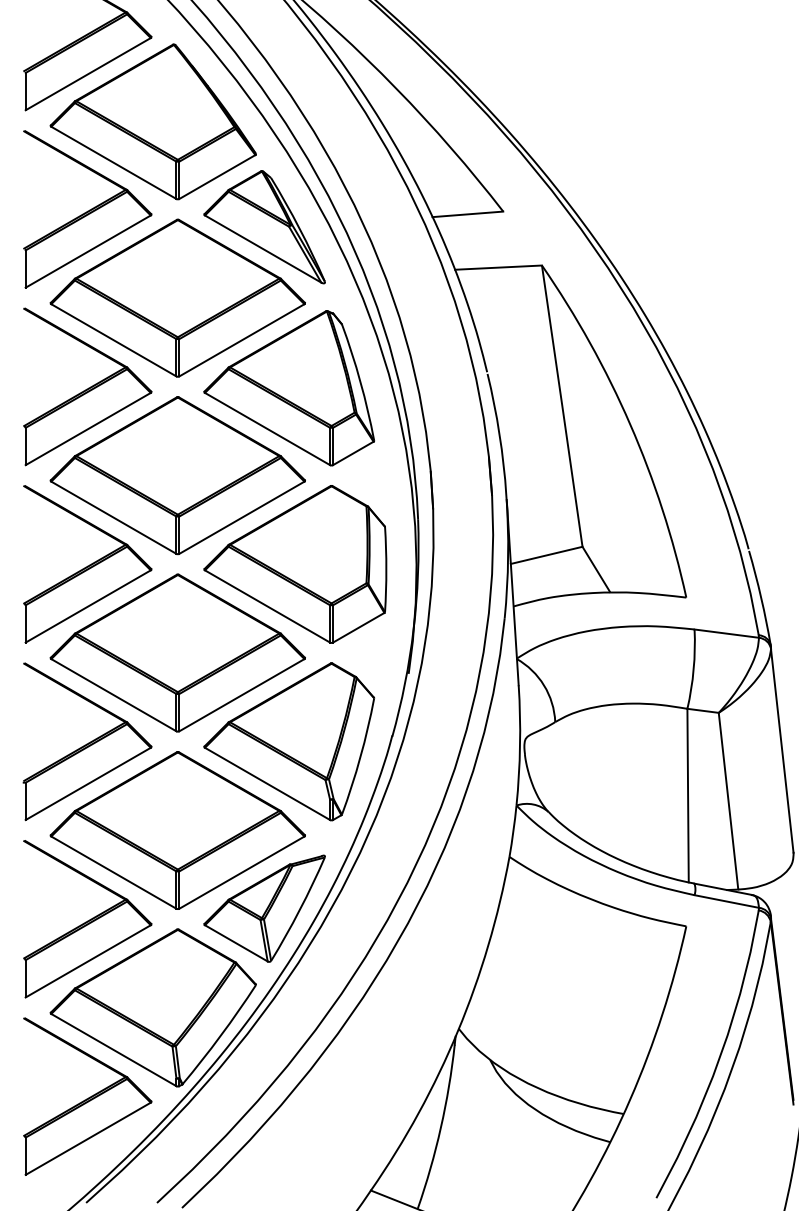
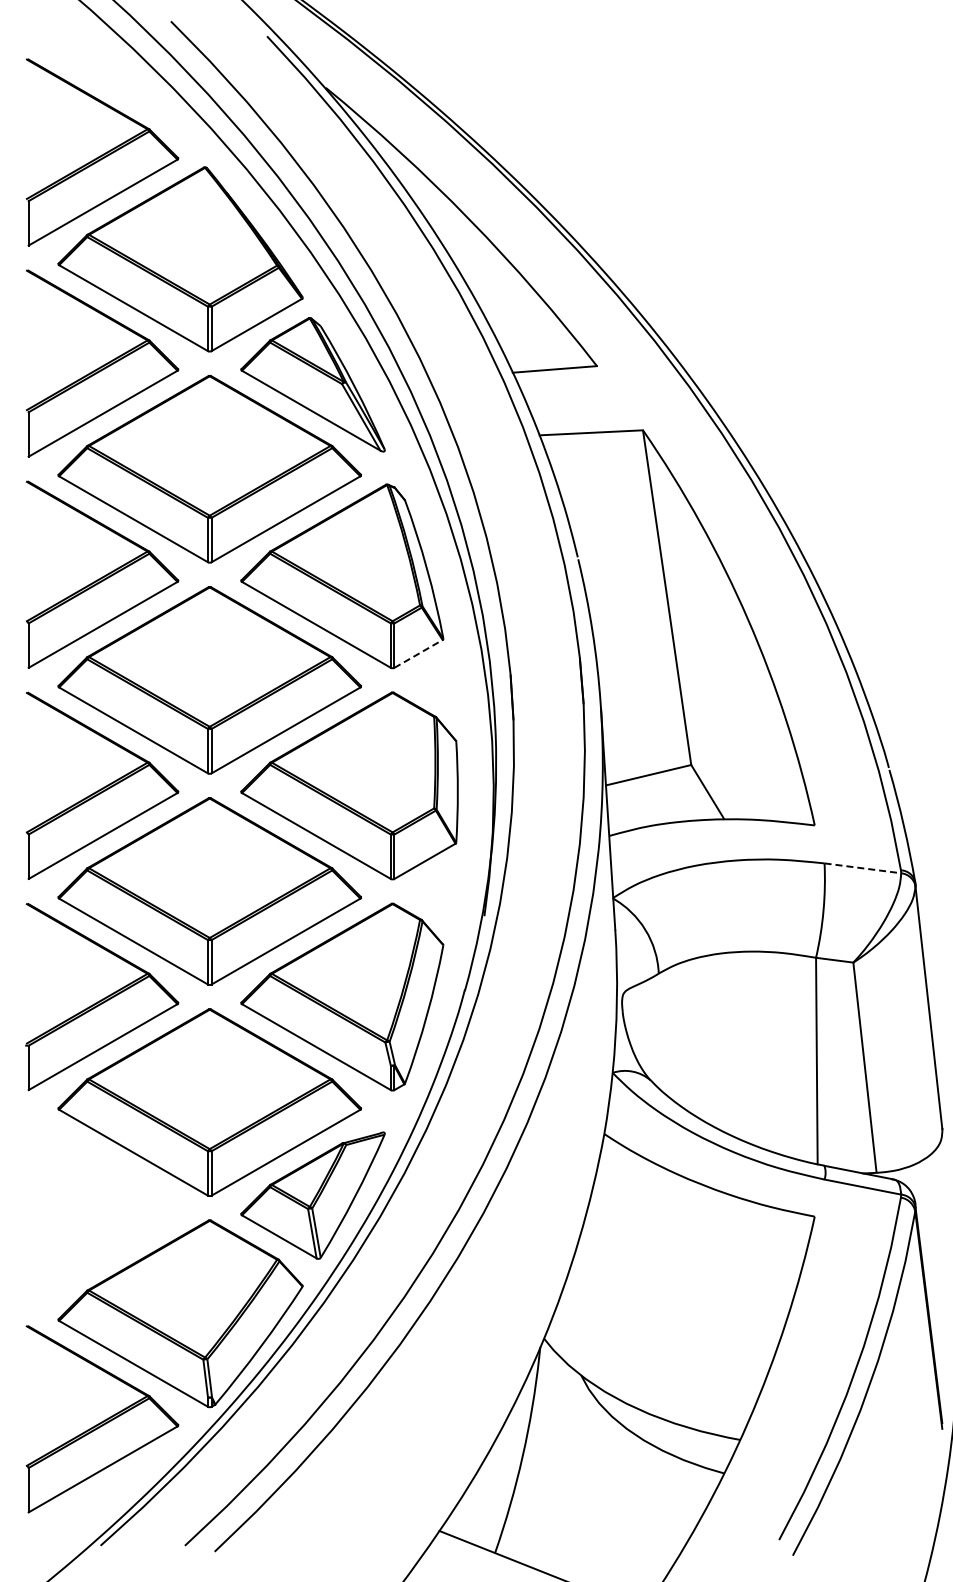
line: (353, 453) -> (418, 653), solid -> dashed
line: (726, 633) -> (862, 868), solid -> dashed
part: (87, 919) -> (102, 1208), removed

